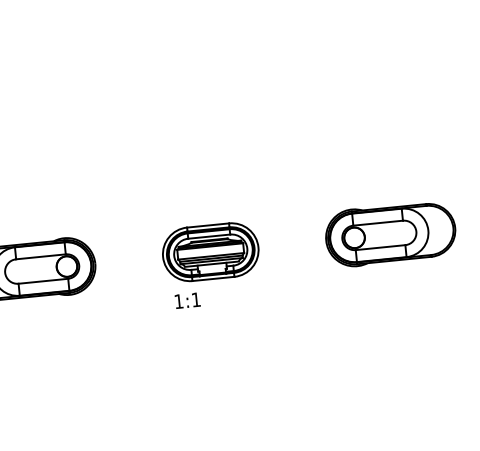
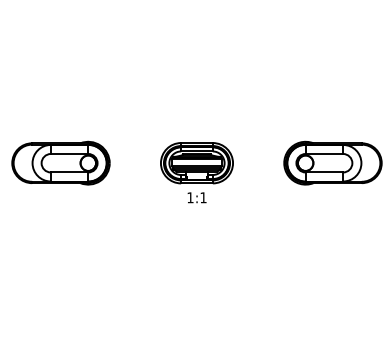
text: (186, 300) -> (196, 197), moved

